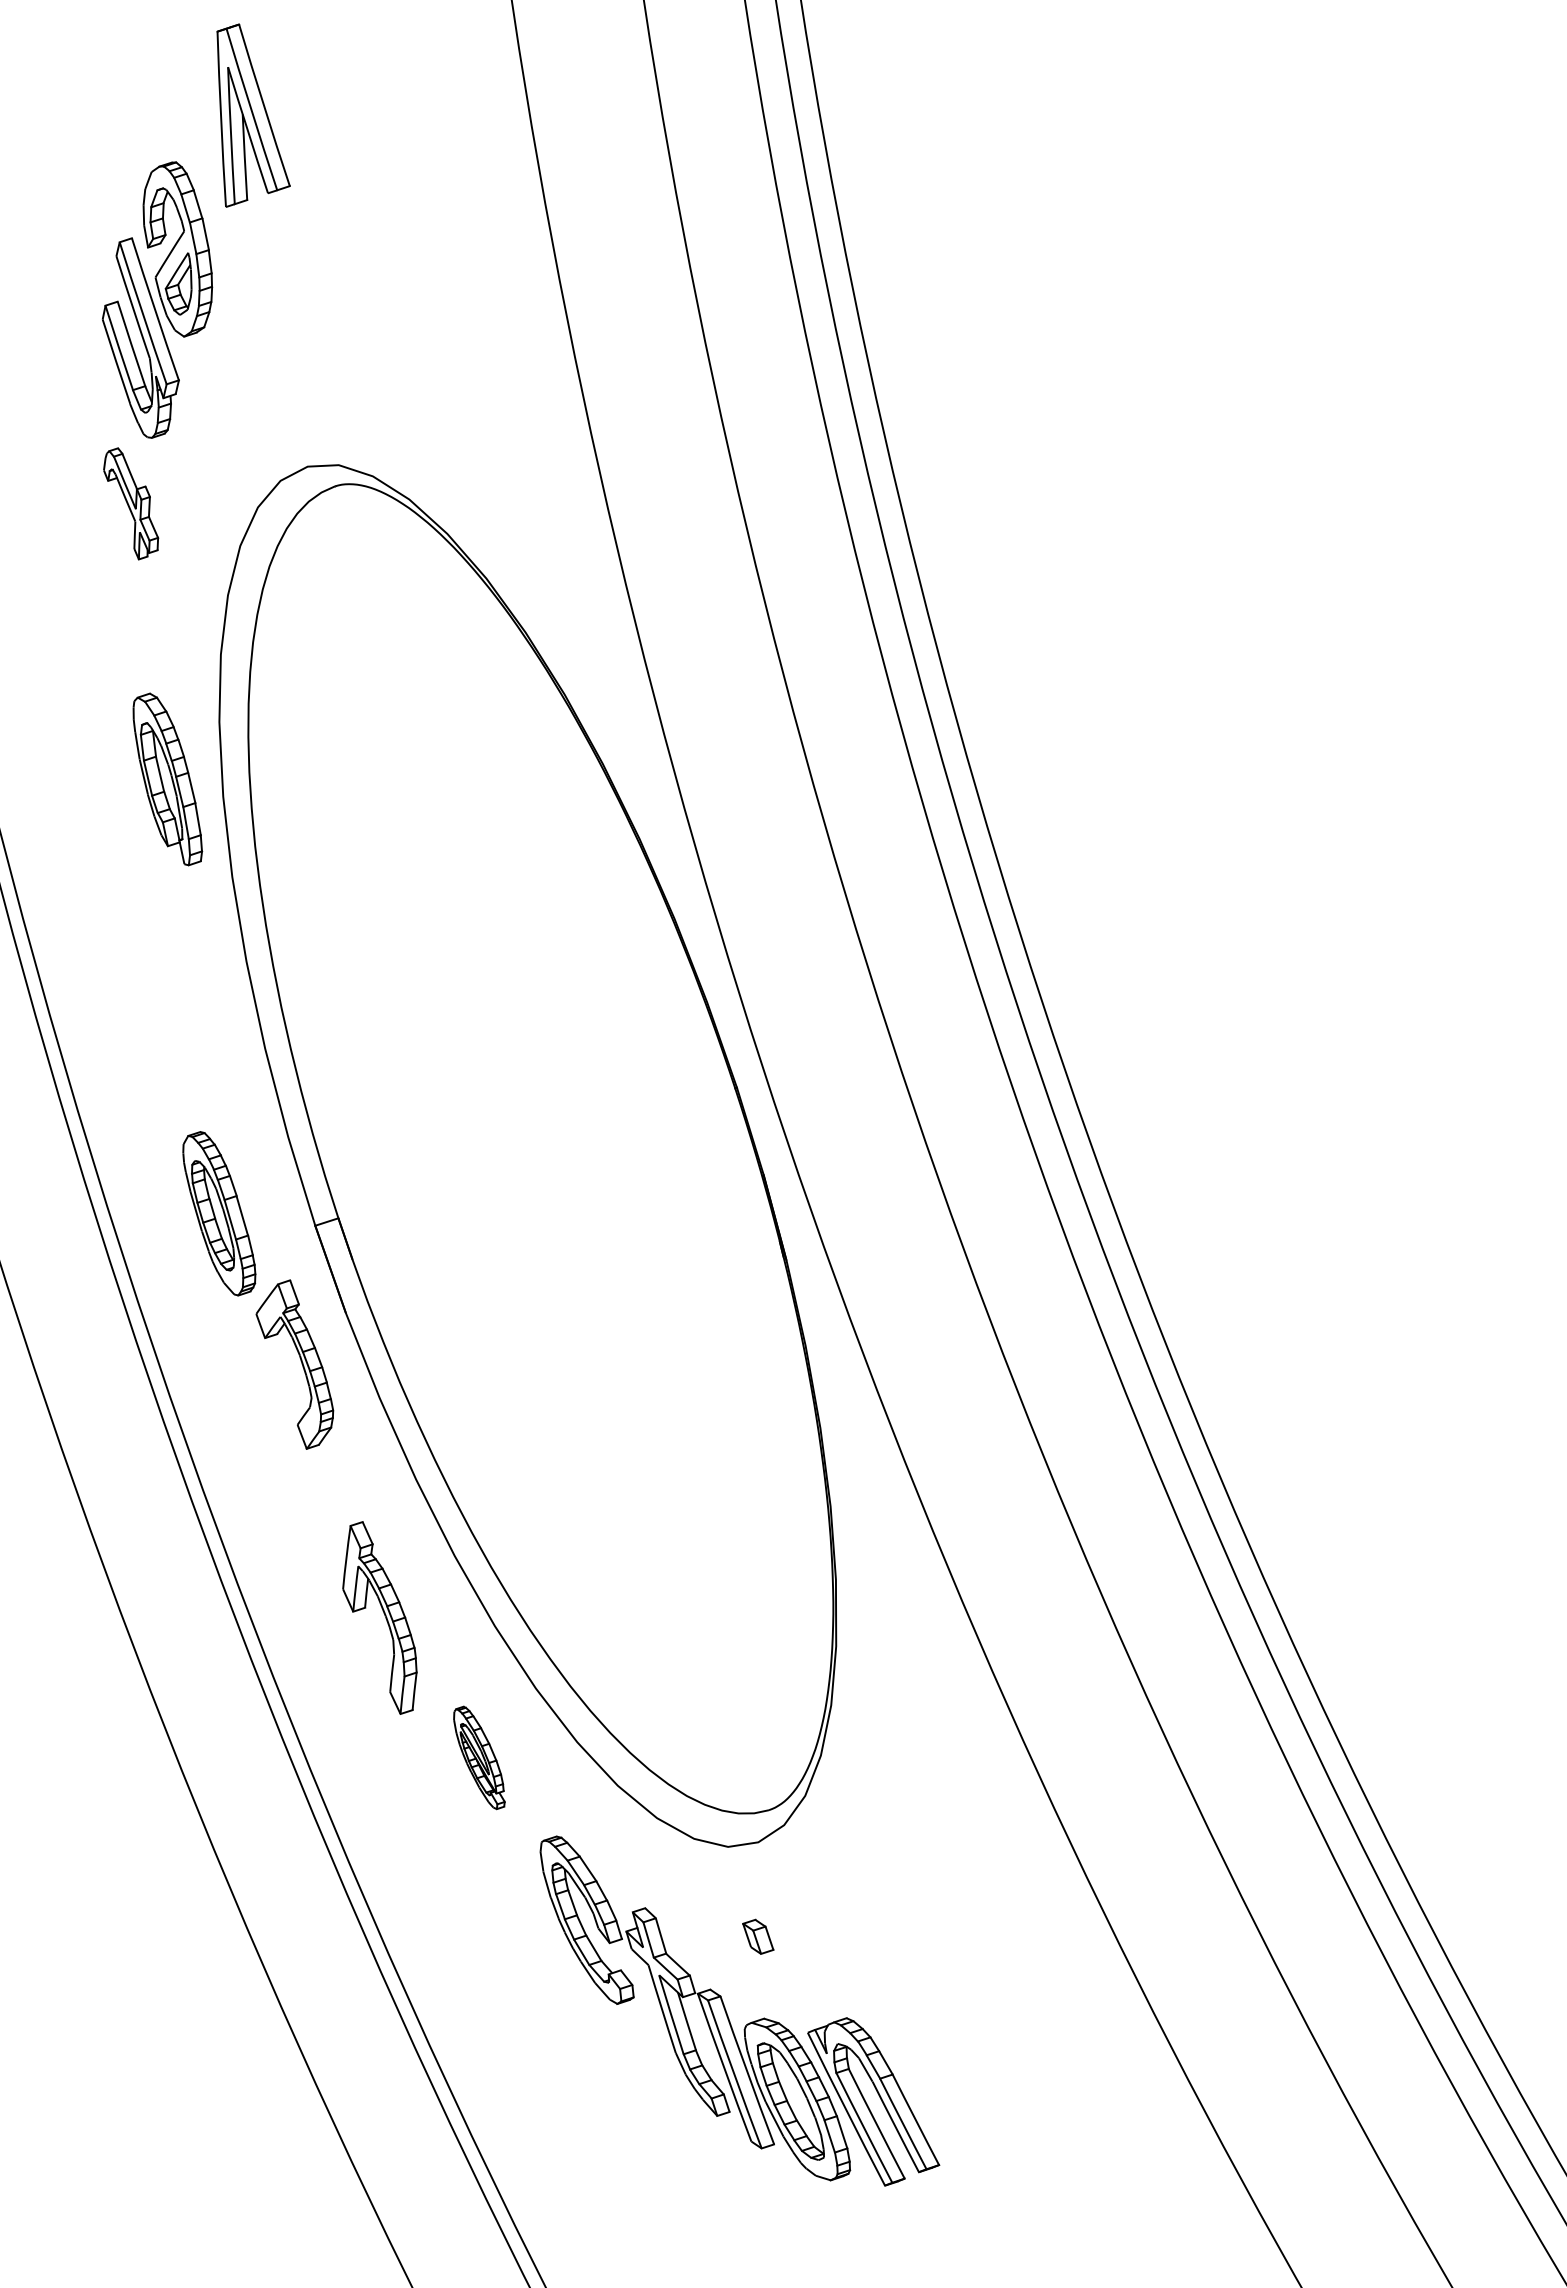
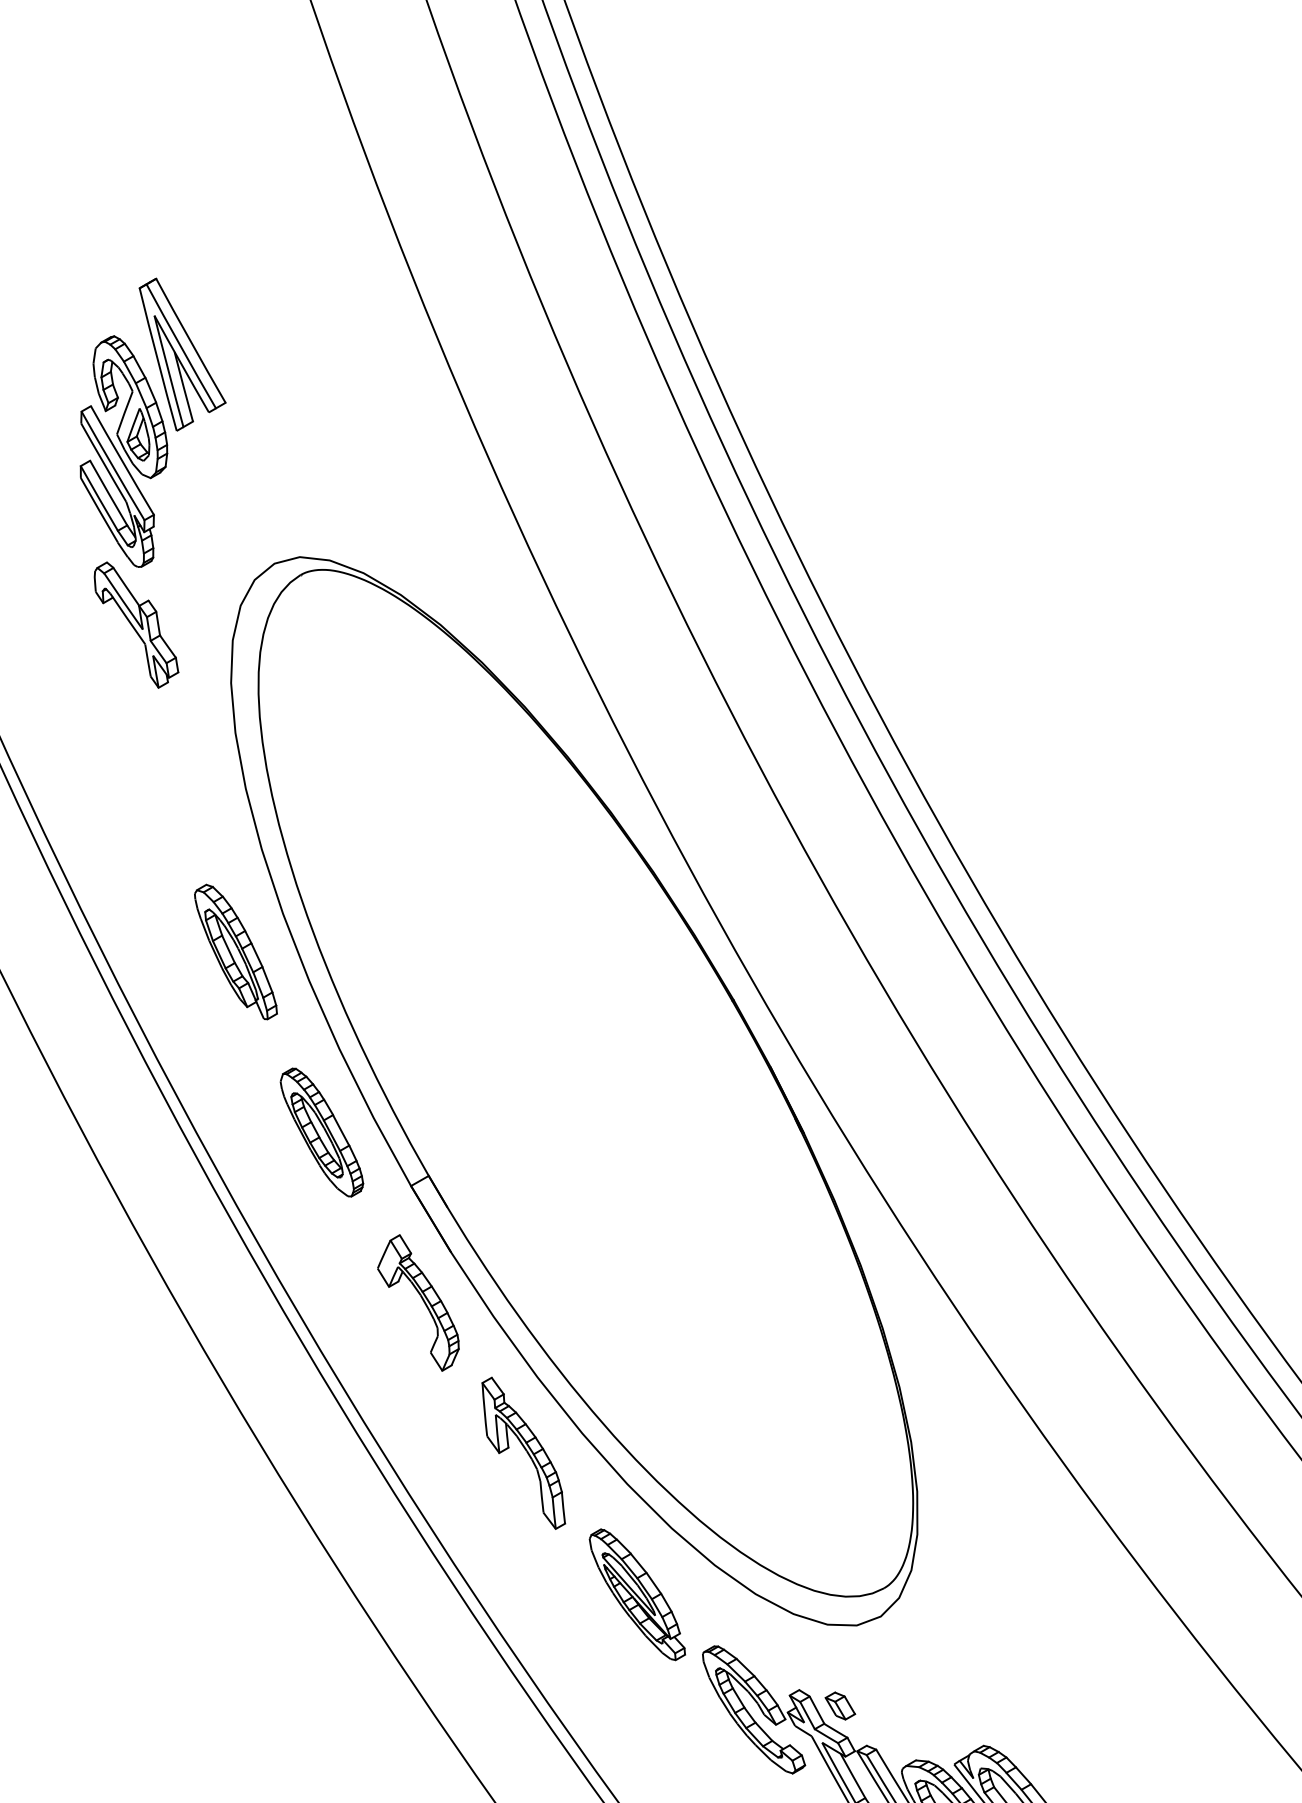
part: (253, 115) -> (183, 351), moved
part: (130, 503) -> (135, 624), size x1.43
part: (167, 779) -> (235, 952), moved
part: (219, 1213) -> (322, 1132), moved
part: (379, 1617) -> (521, 1453), moved
part: (479, 1757) -> (637, 1594), size x1.67
part: (758, 1936) -> (840, 1705), moved

